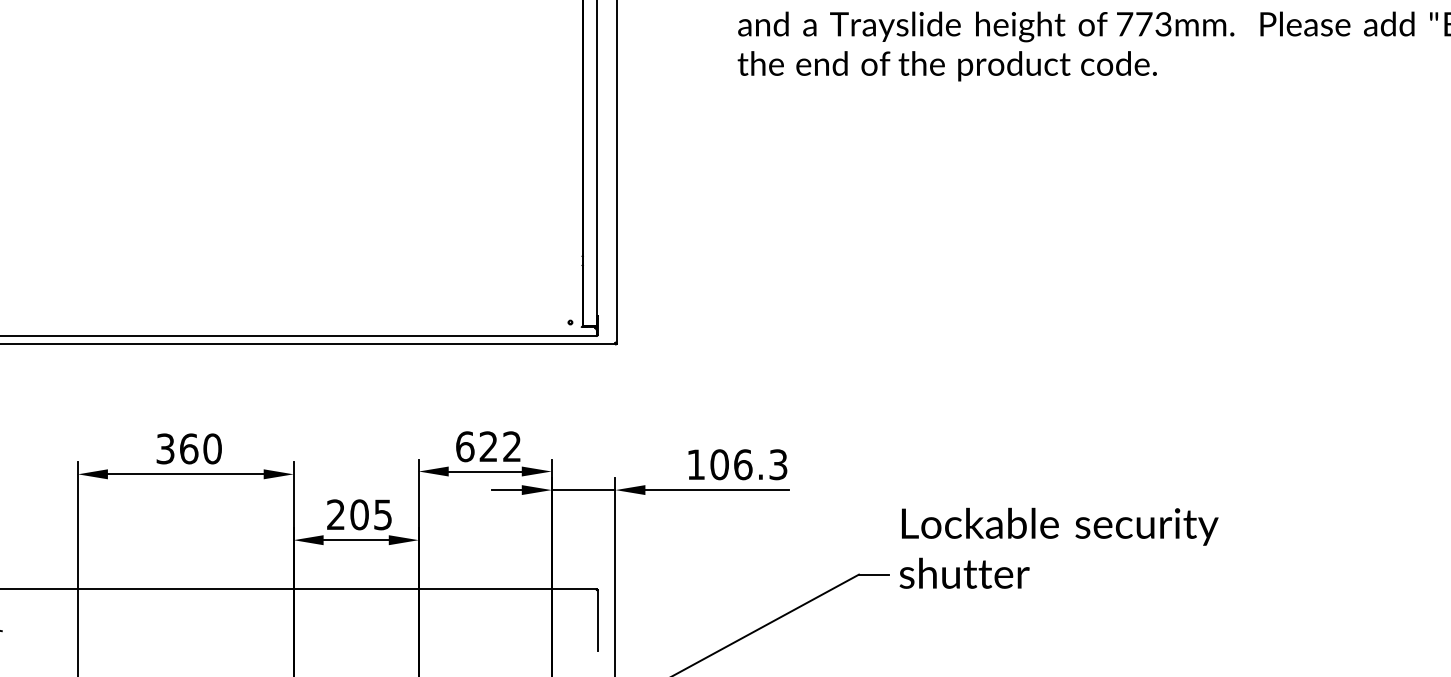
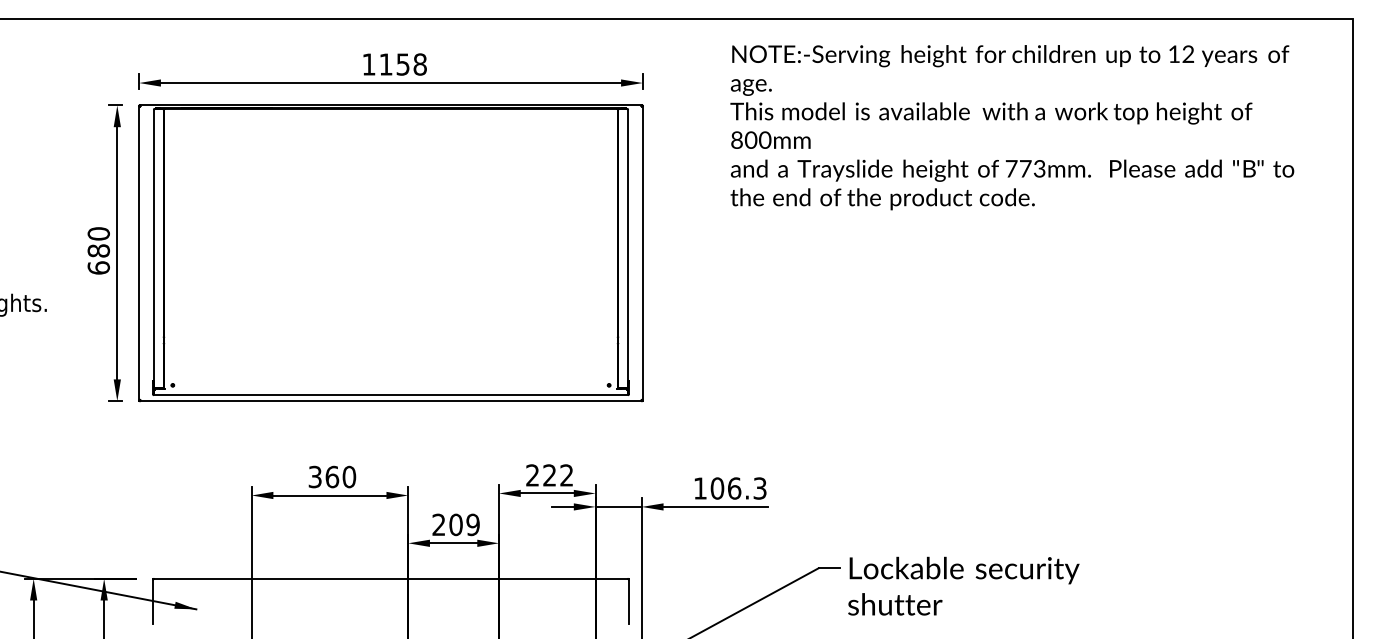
text: (464, 446) -> (532, 475), 622 -> 222
text: (382, 514) -> (472, 524), 205 -> 209
text: (1058, 547) -> (963, 585), moved

